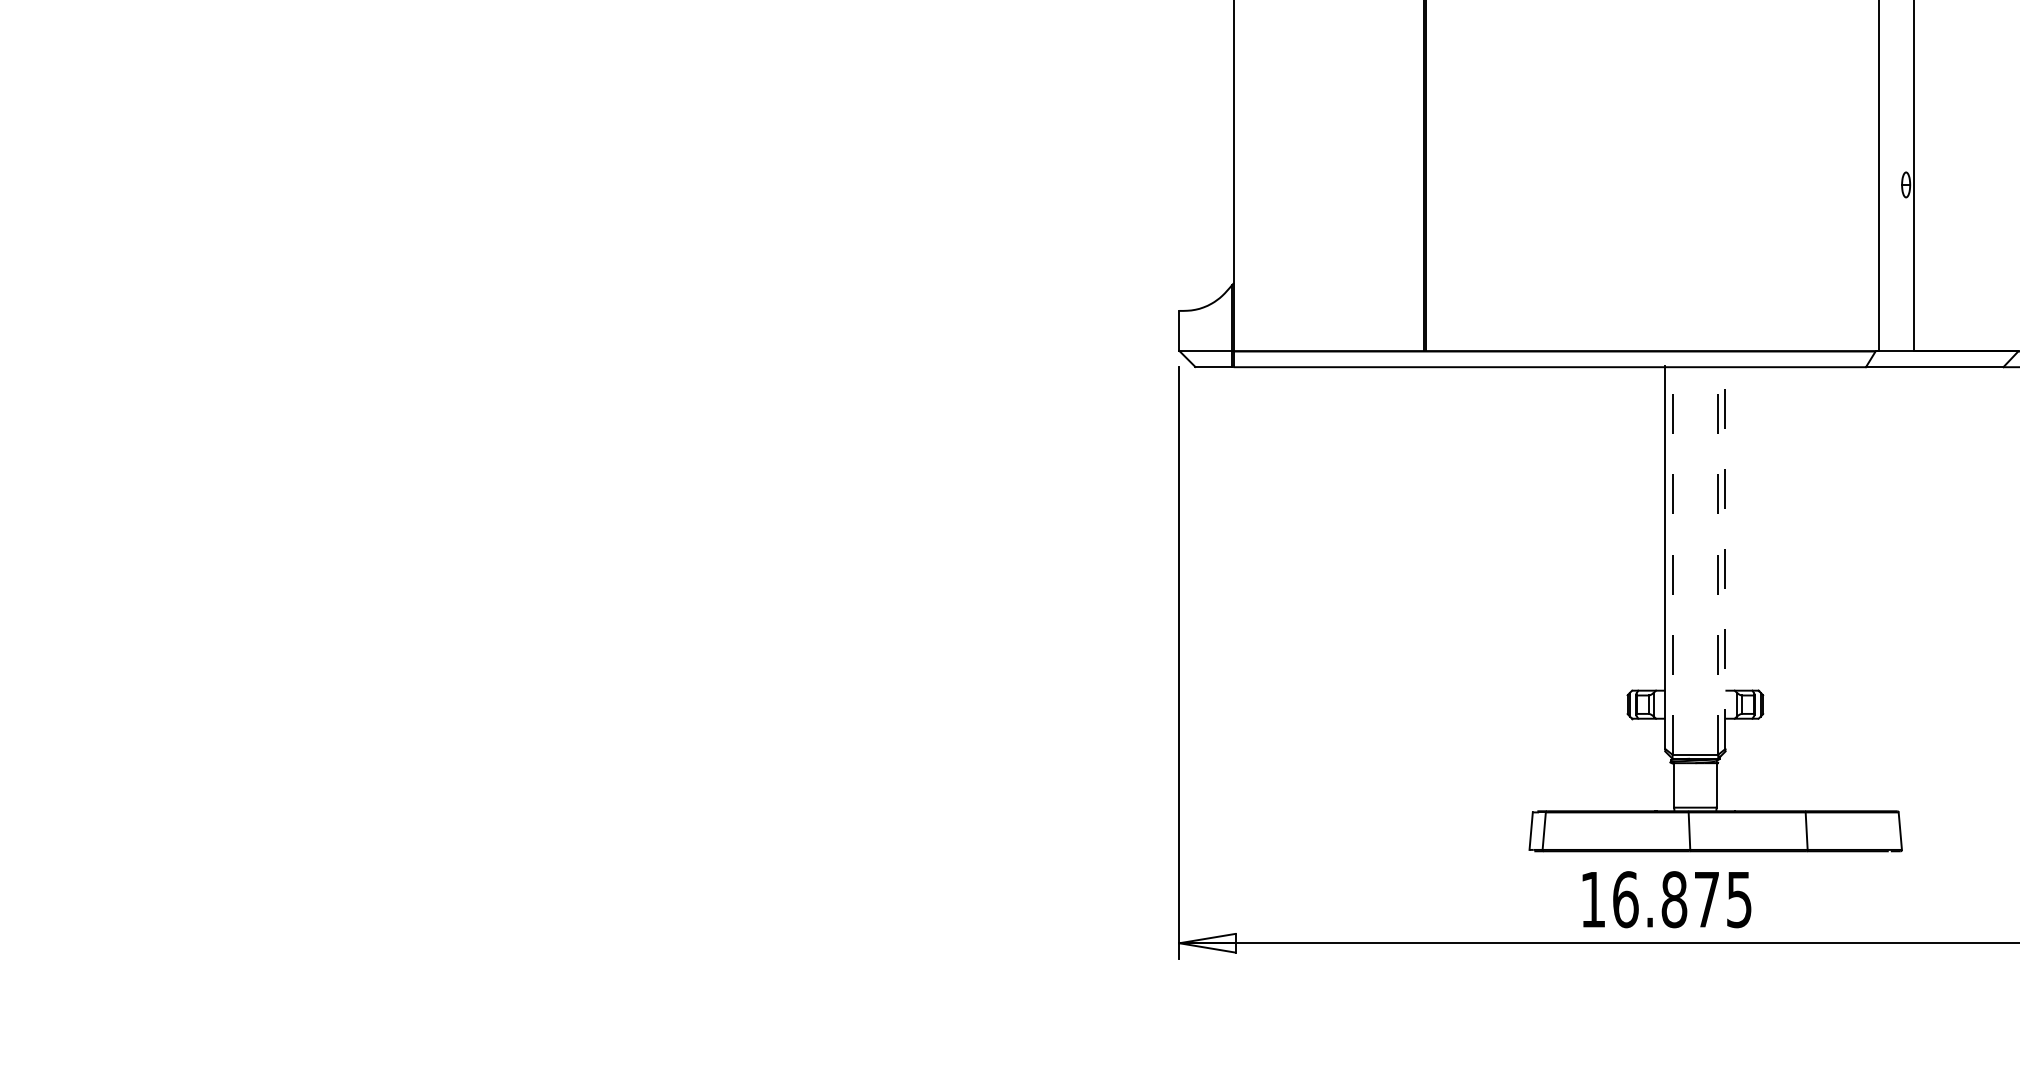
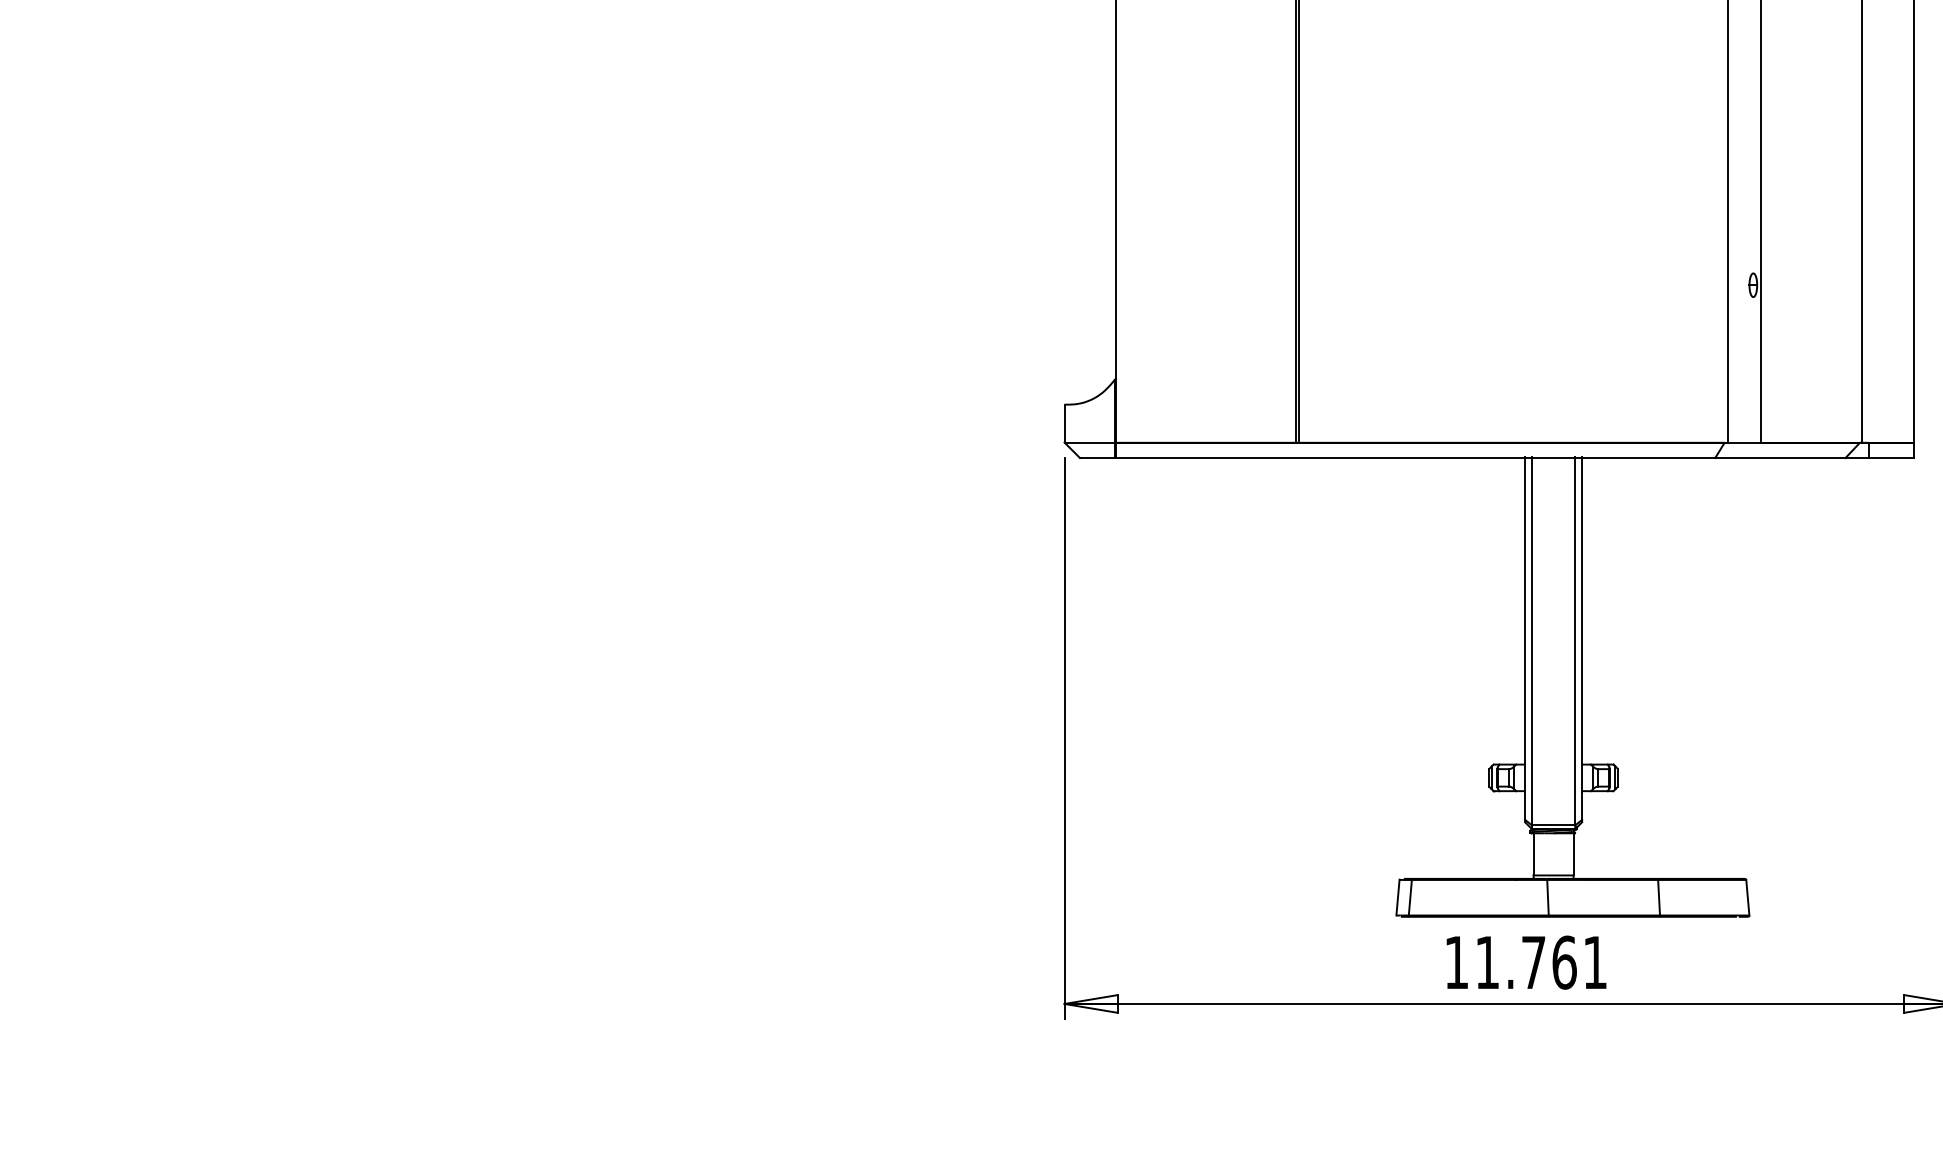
line: (1725, 556) -> (1582, 637), dashed -> solid
line: (1672, 559) -> (1531, 640), dashed -> solid
line: (1718, 559) -> (1575, 640), dashed -> solid
text: (1681, 899) -> (1540, 962), 16.875 -> 11.761

